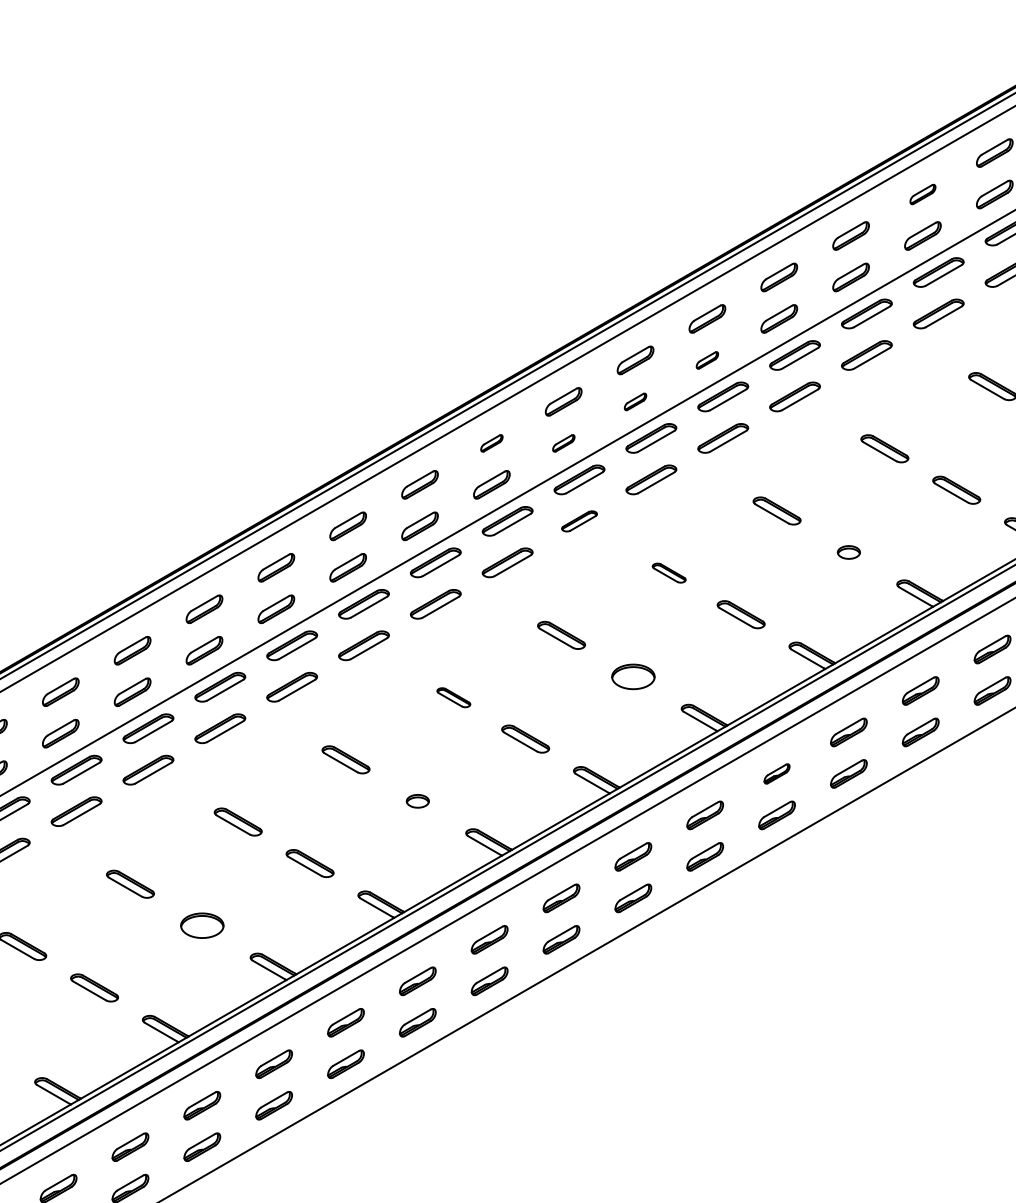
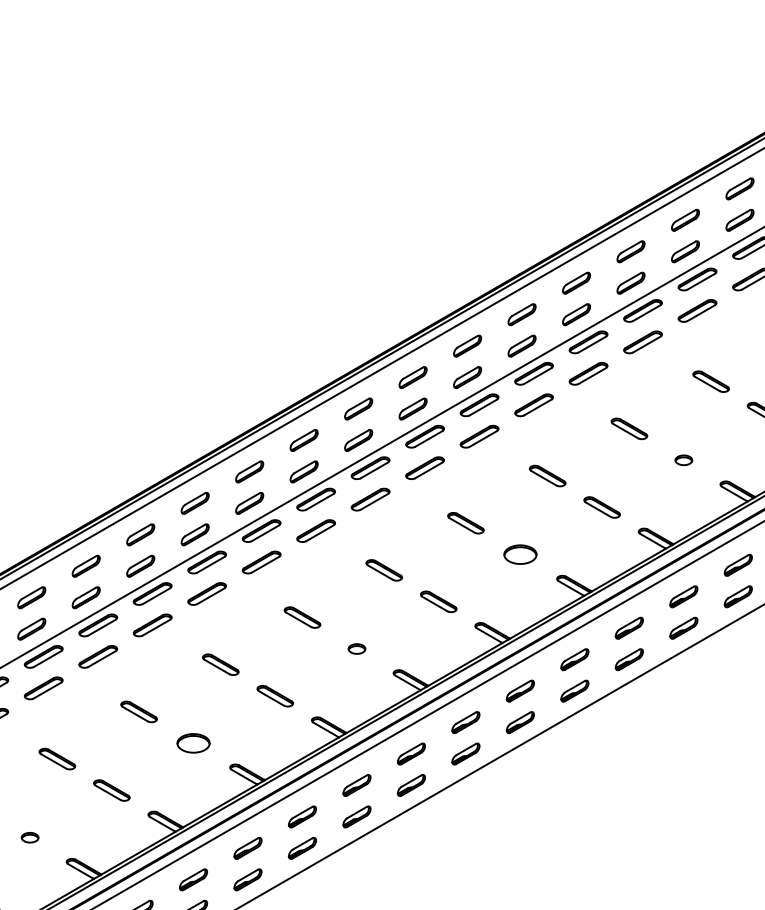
part: (922, 194) -> (739, 188), size x1.43
part: (707, 360) -> (576, 314), size x1.67
part: (635, 401) -> (522, 345), size x1.67
part: (491, 443) -> (412, 377), size x1.67
part: (563, 443) -> (467, 377), size x1.67
part: (579, 521) -> (479, 436), size x1.43
part: (668, 572) -> (547, 475), size x1.43
part: (453, 697) -> (384, 570), size x1.43
part: (776, 773) -> (628, 627), size x1.43

